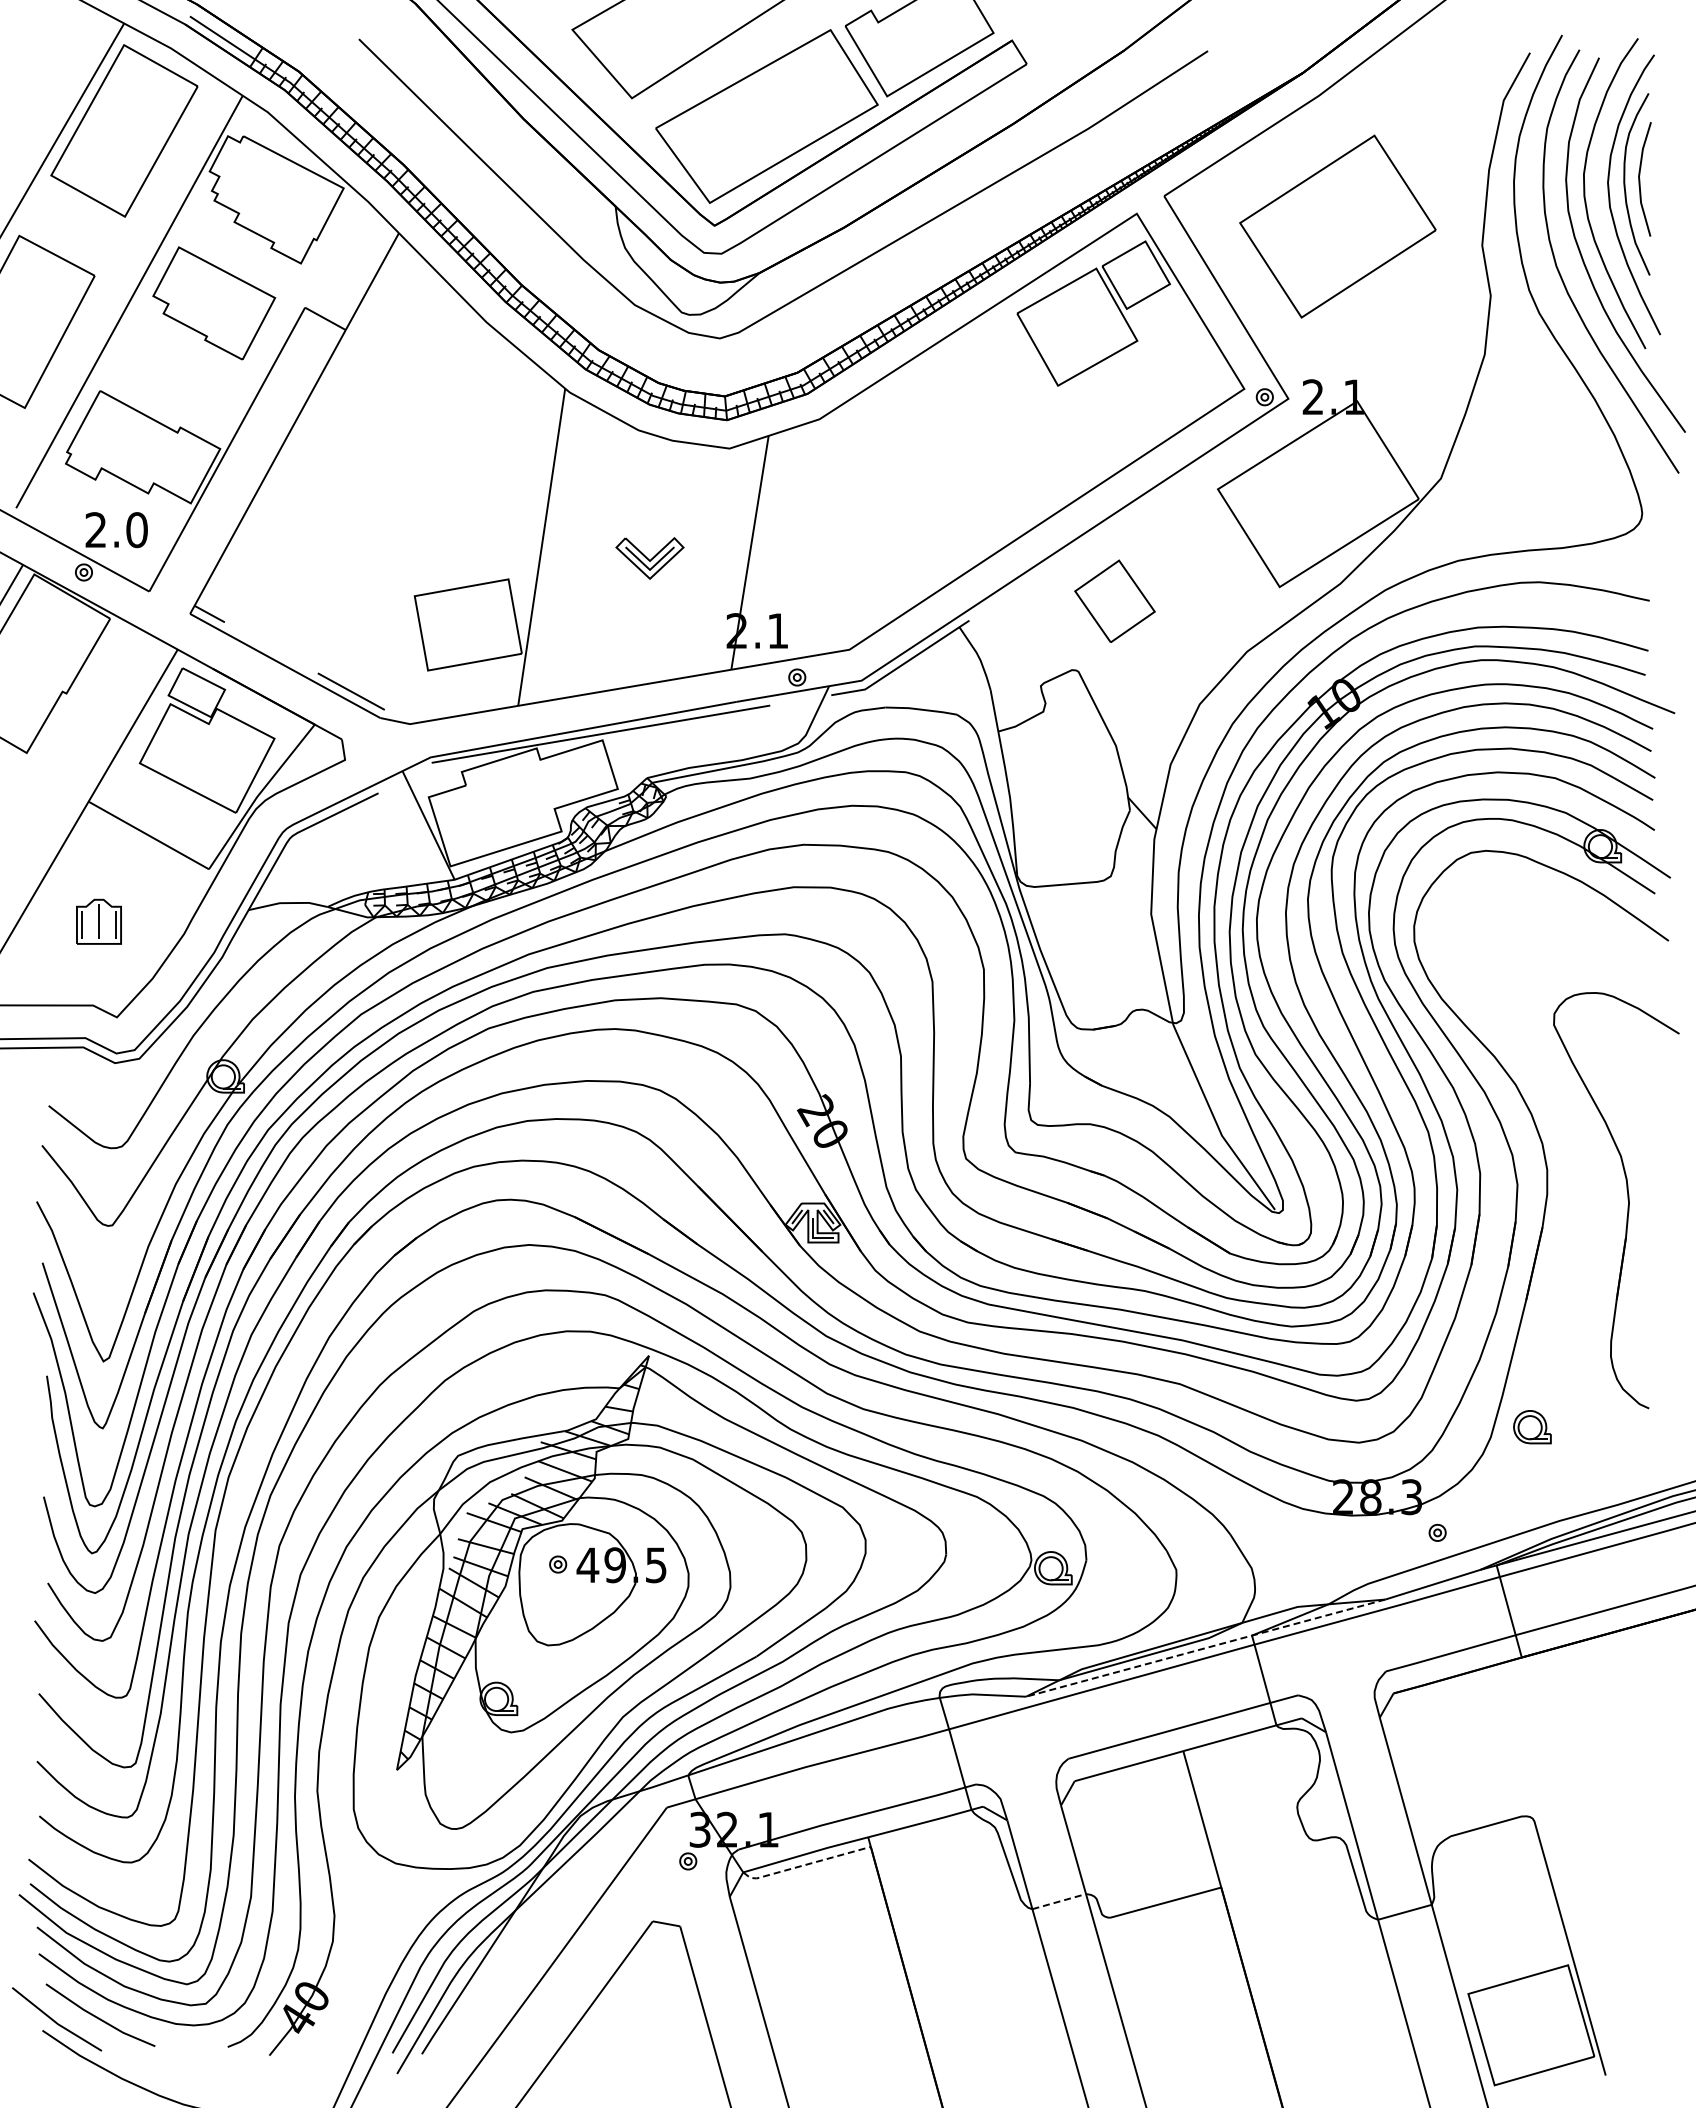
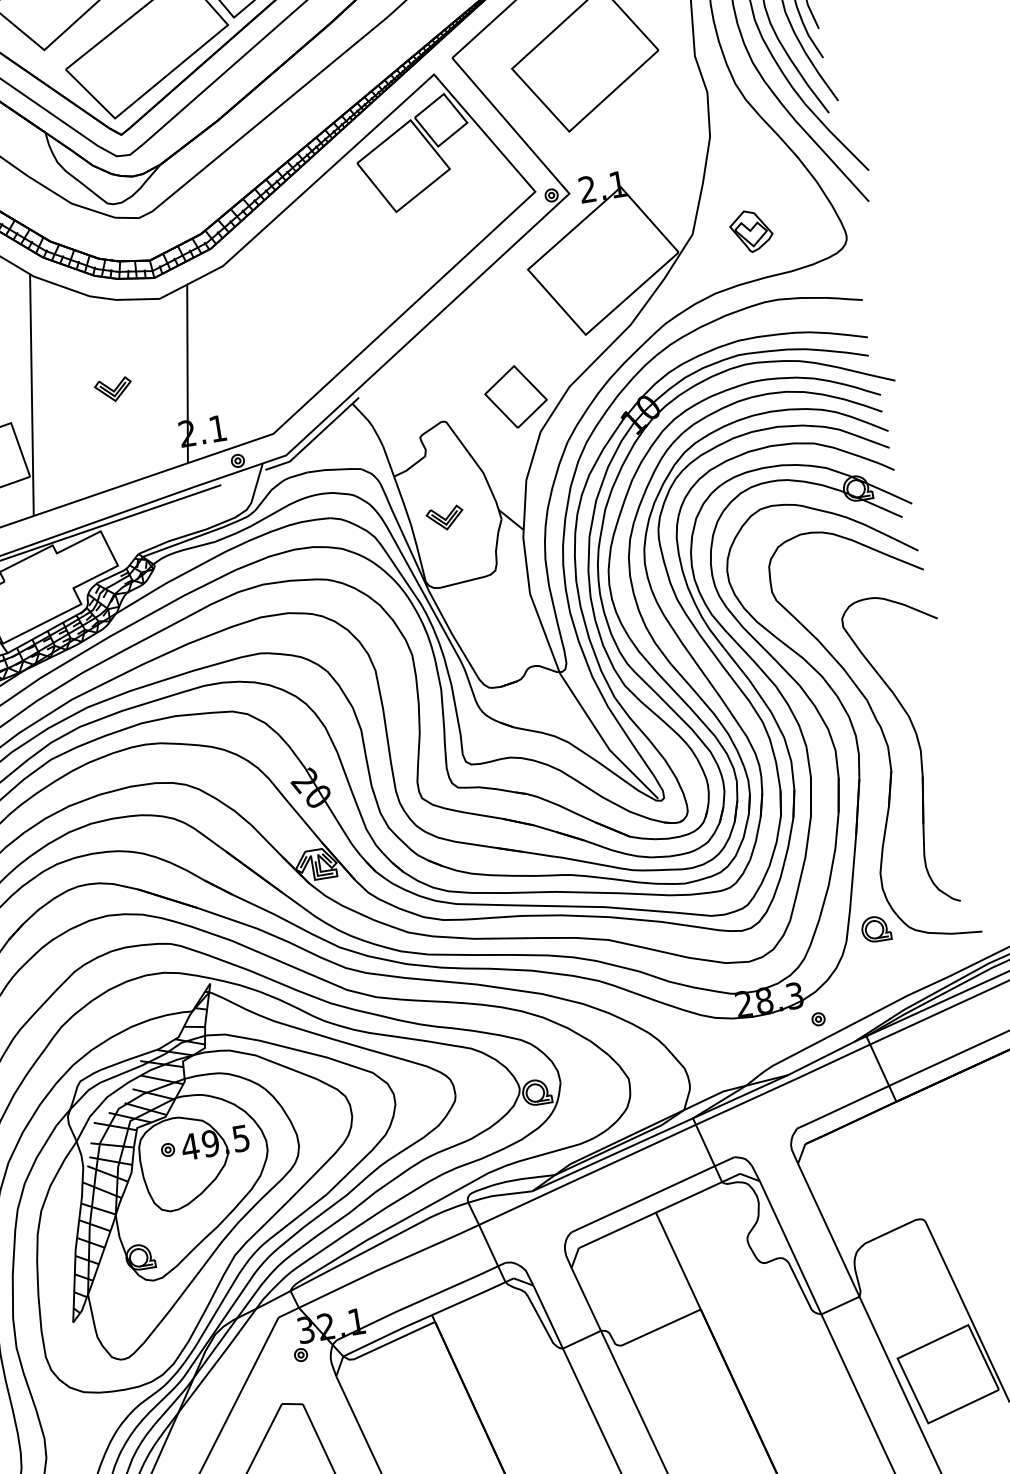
part: (1518, 486) -> (751, 230), added
part: (649, 557) -> (113, 389), size x0.71
part: (1114, 600) -> (515, 396), moved
part: (1056, 797) -> (445, 518), added
part: (1581, 1169) -> (881, 731), added
line: (1205, 1648) -> (659, 1133), dashed -> solid
line: (804, 1865) -> (388, 1343), dashed -> solid
line: (1059, 1901) -> (582, 1339), dashed -> solid

